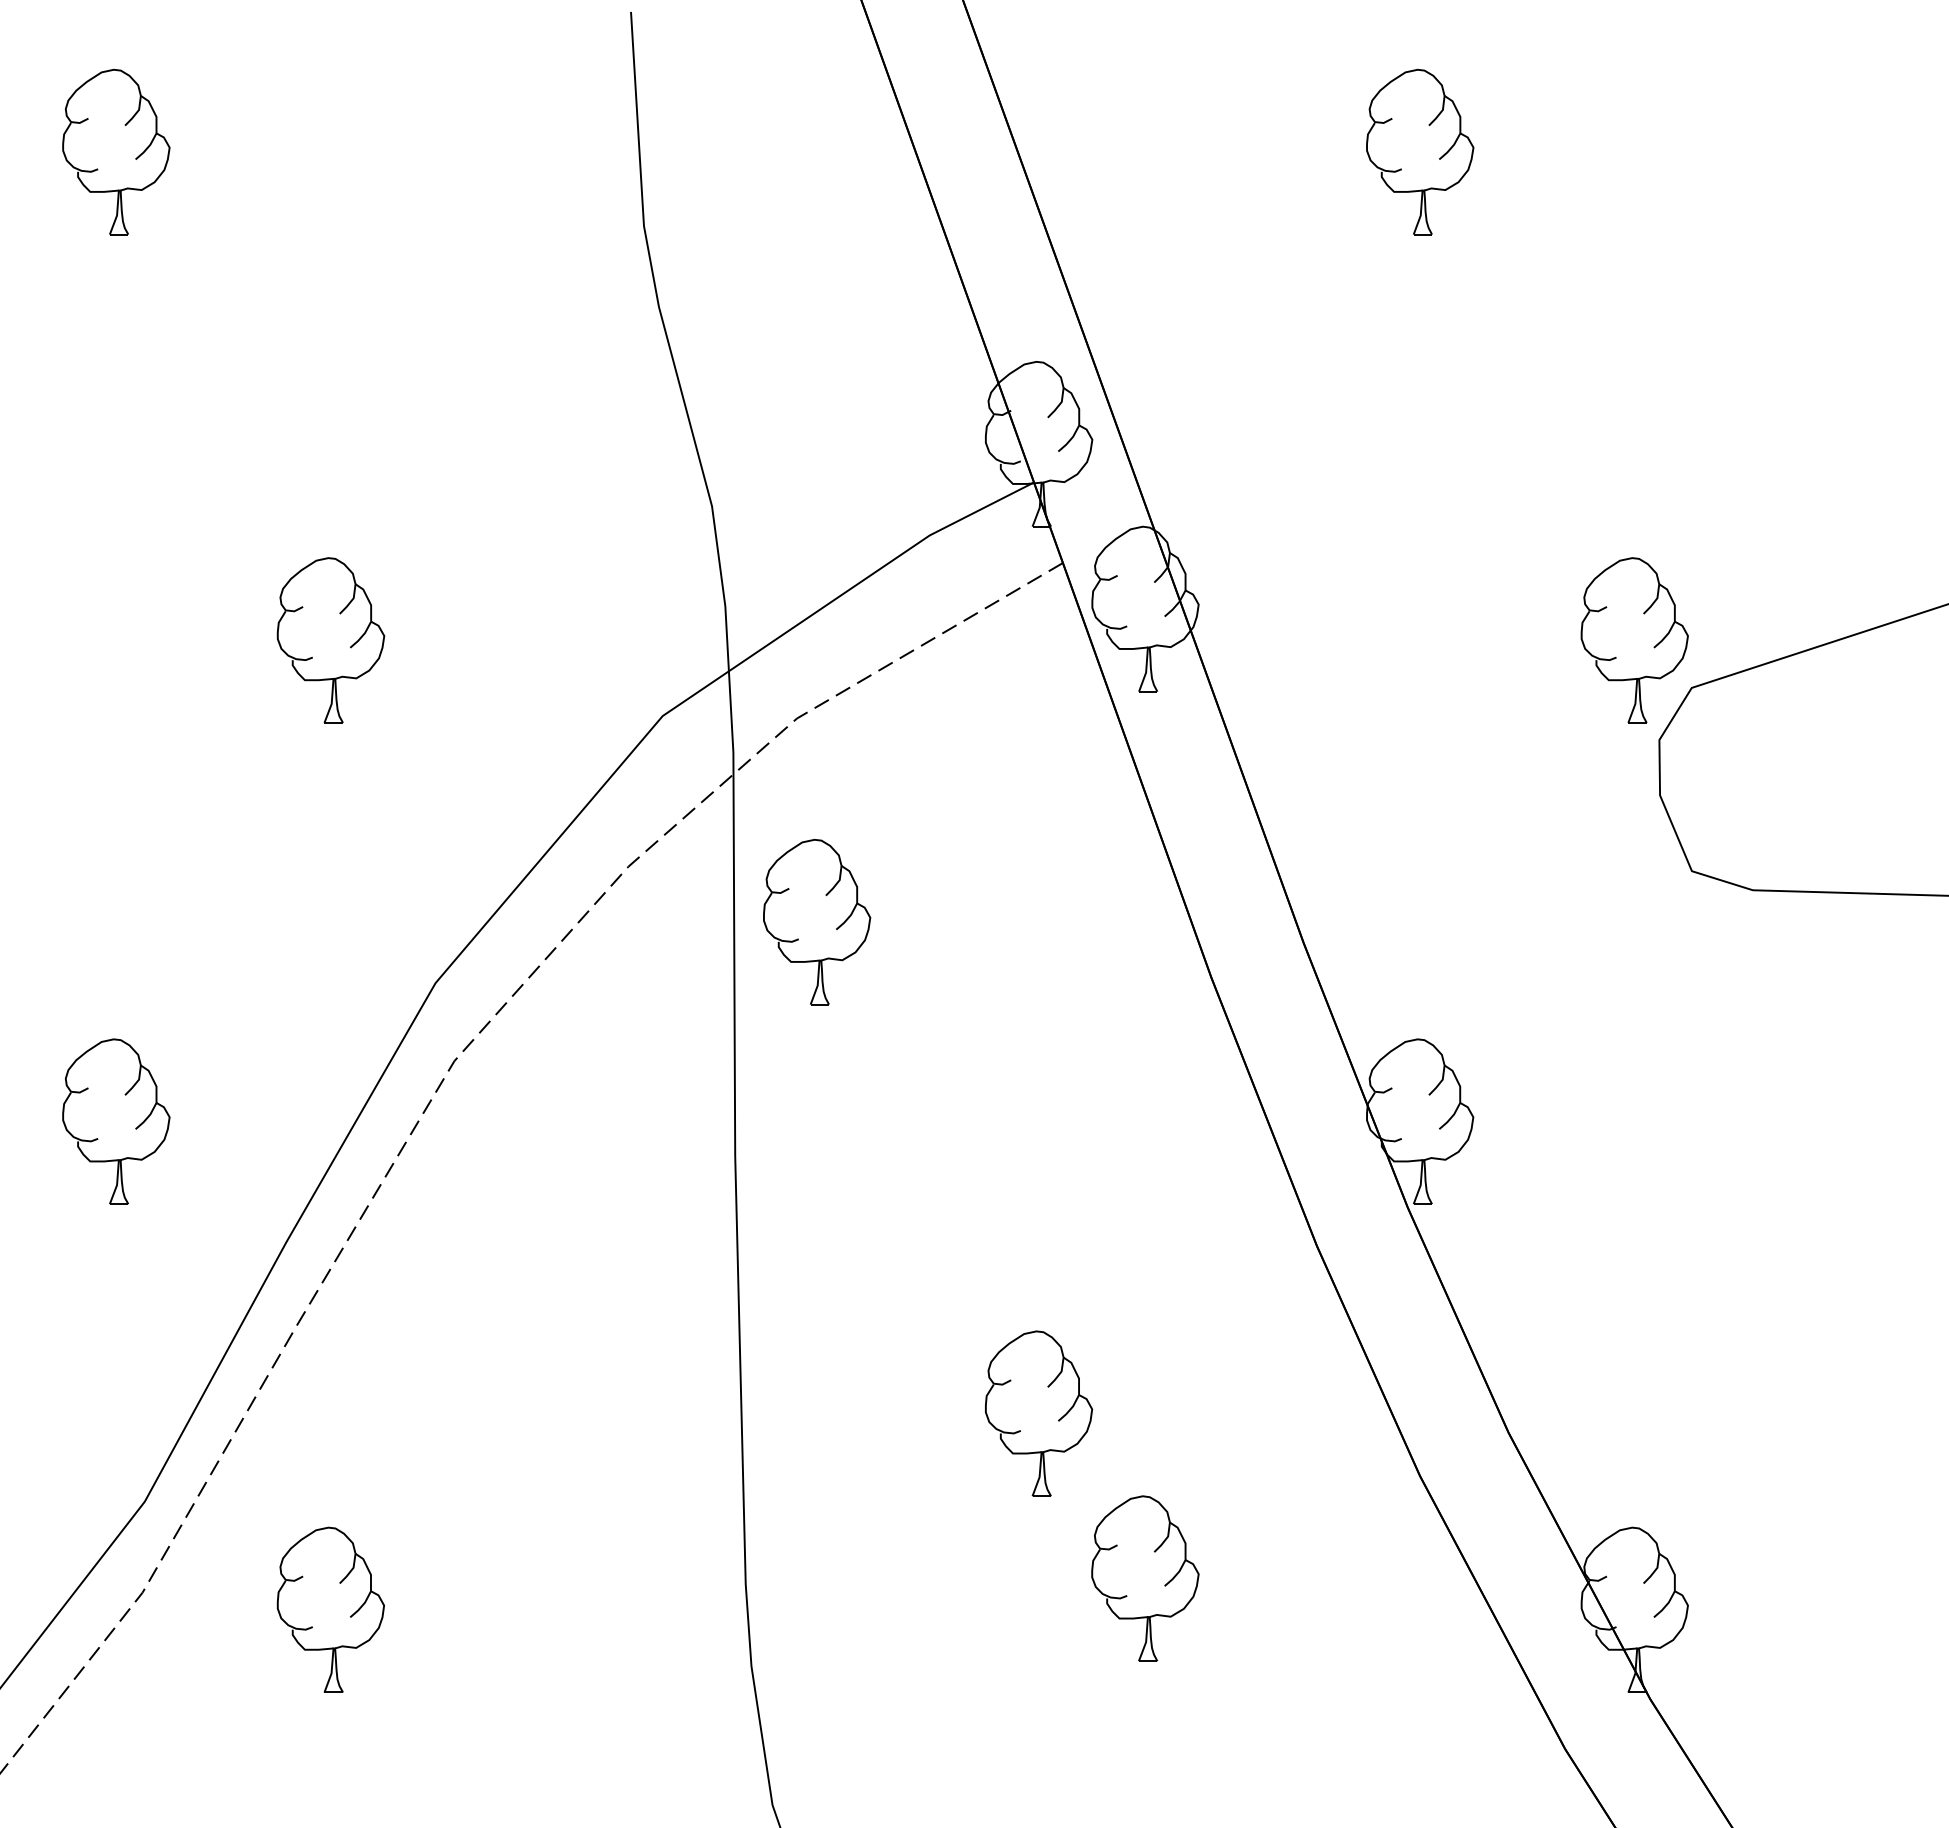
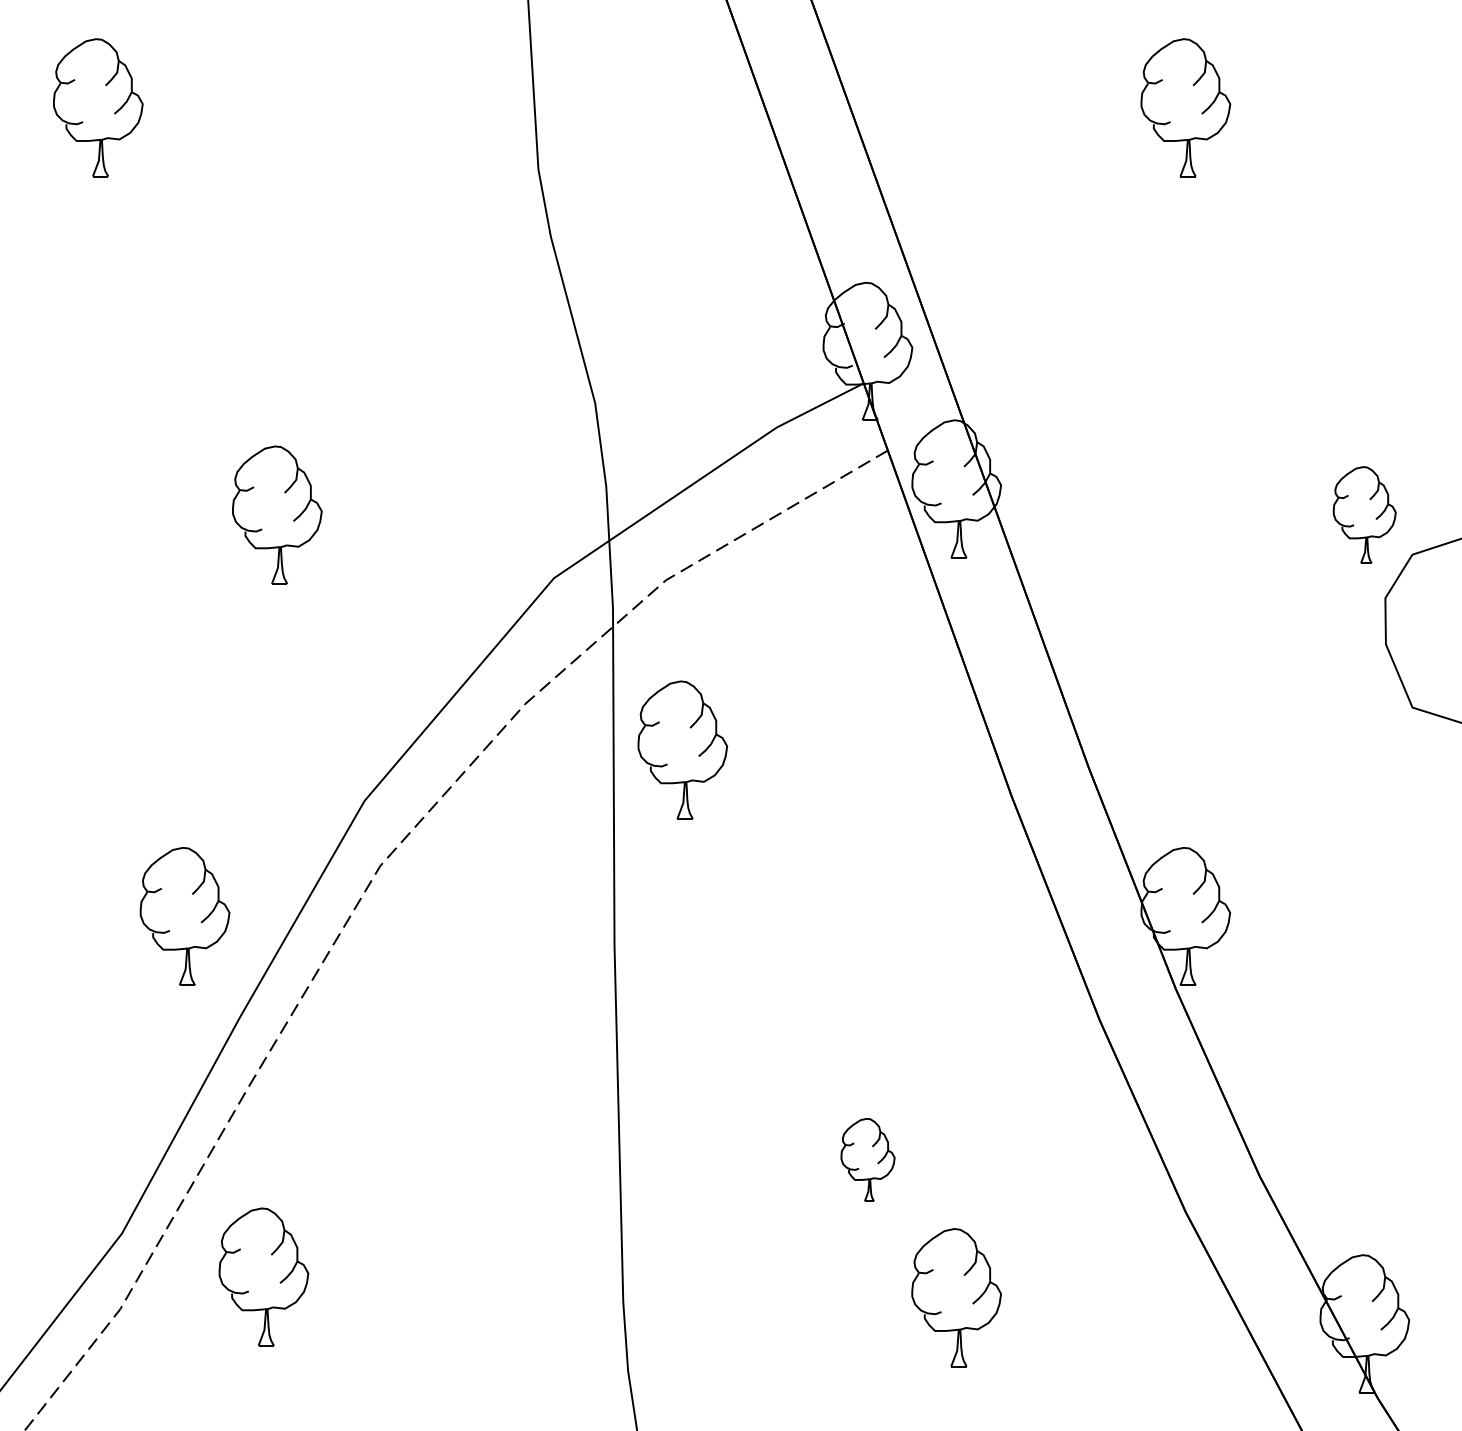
part: (1634, 640) -> (1364, 515), size x0.7
part: (116, 1121) -> (185, 916), moved
part: (1039, 1413) -> (868, 1159), size x0.6
part: (330, 1609) -> (263, 1276), moved

